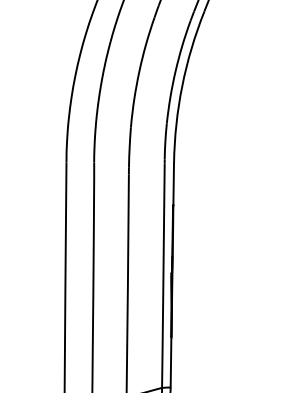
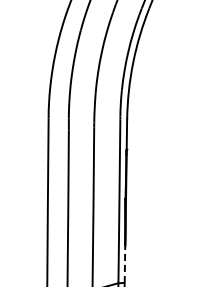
line: (170, 362) -> (124, 264), solid -> dashed

